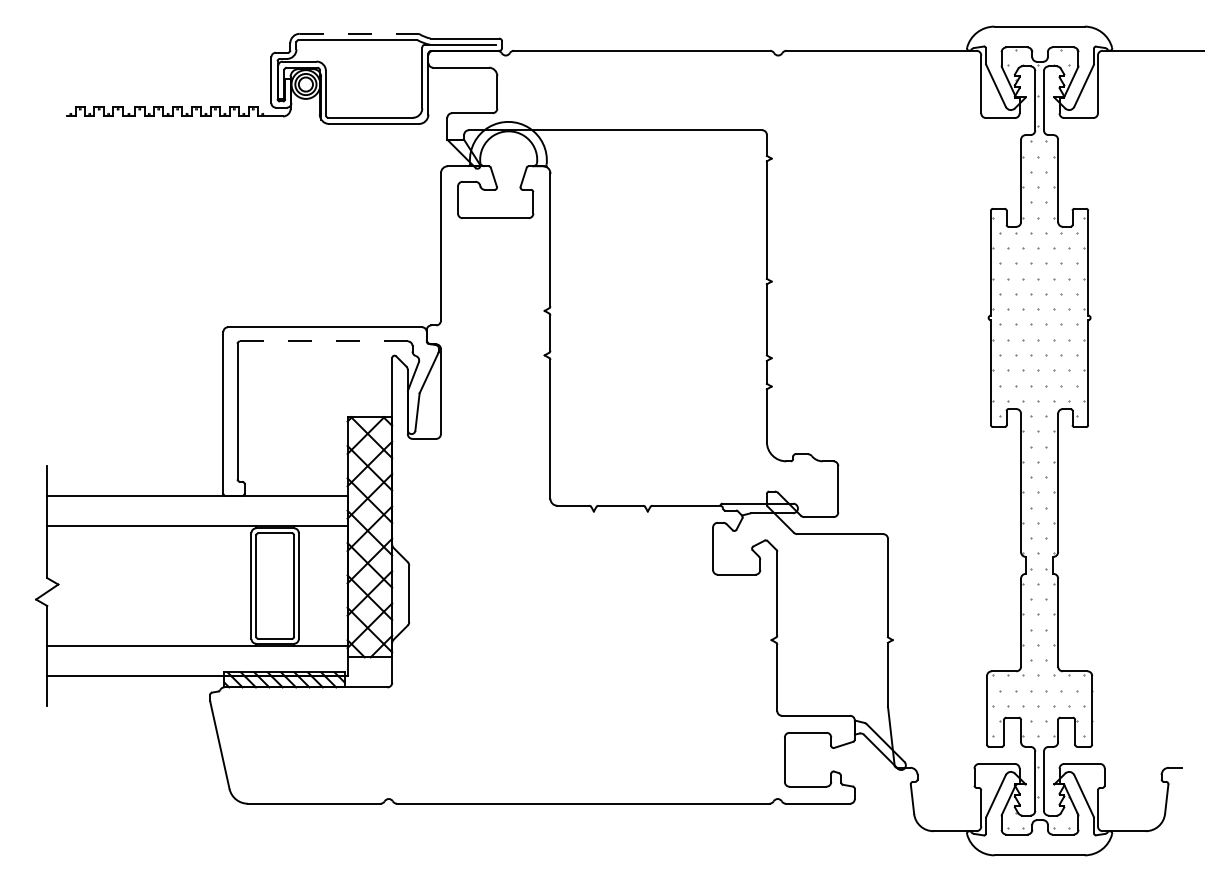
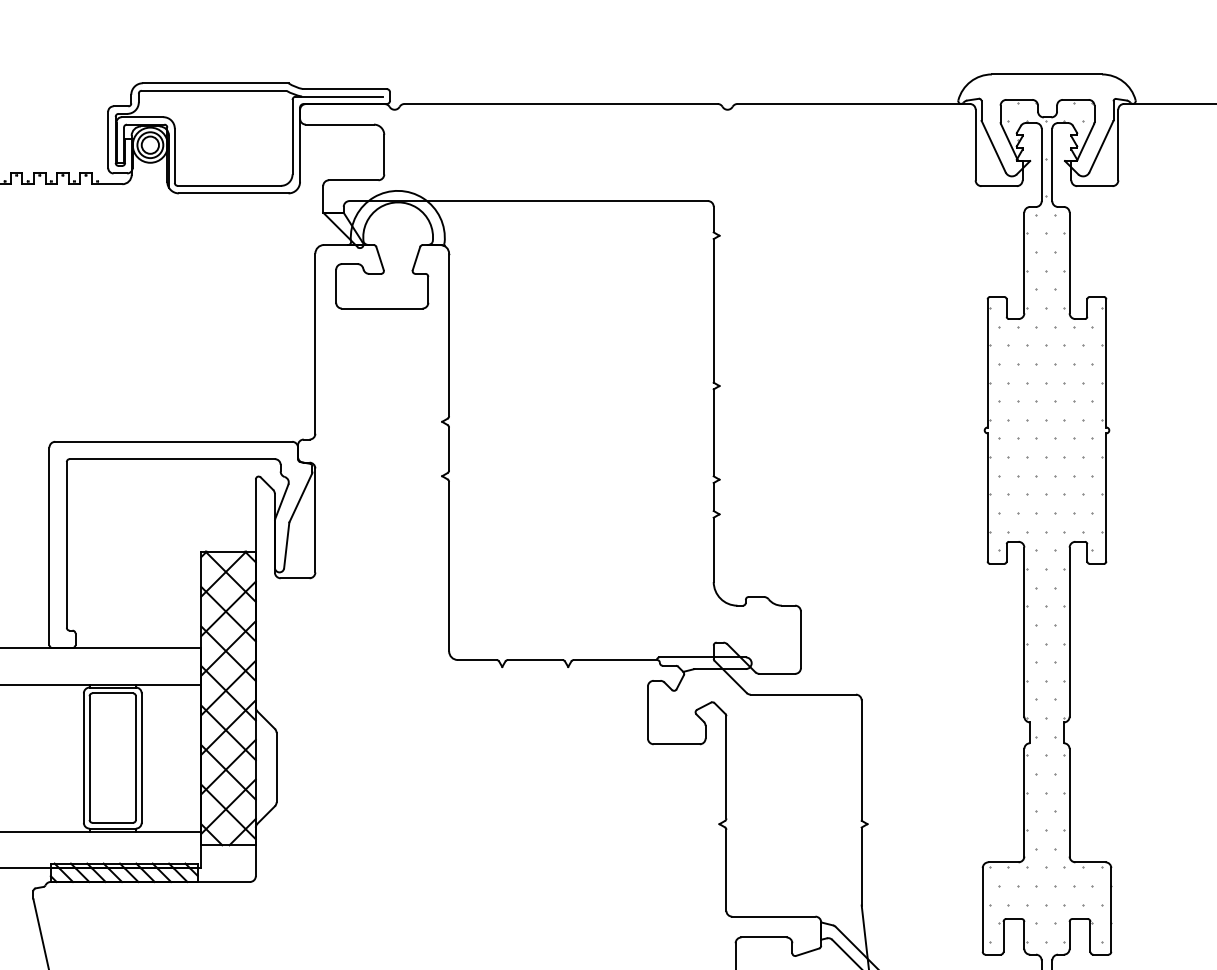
line: (359, 33) -> (215, 82), dashed -> solid
line: (323, 341) -> (171, 459), dashed -> solid

